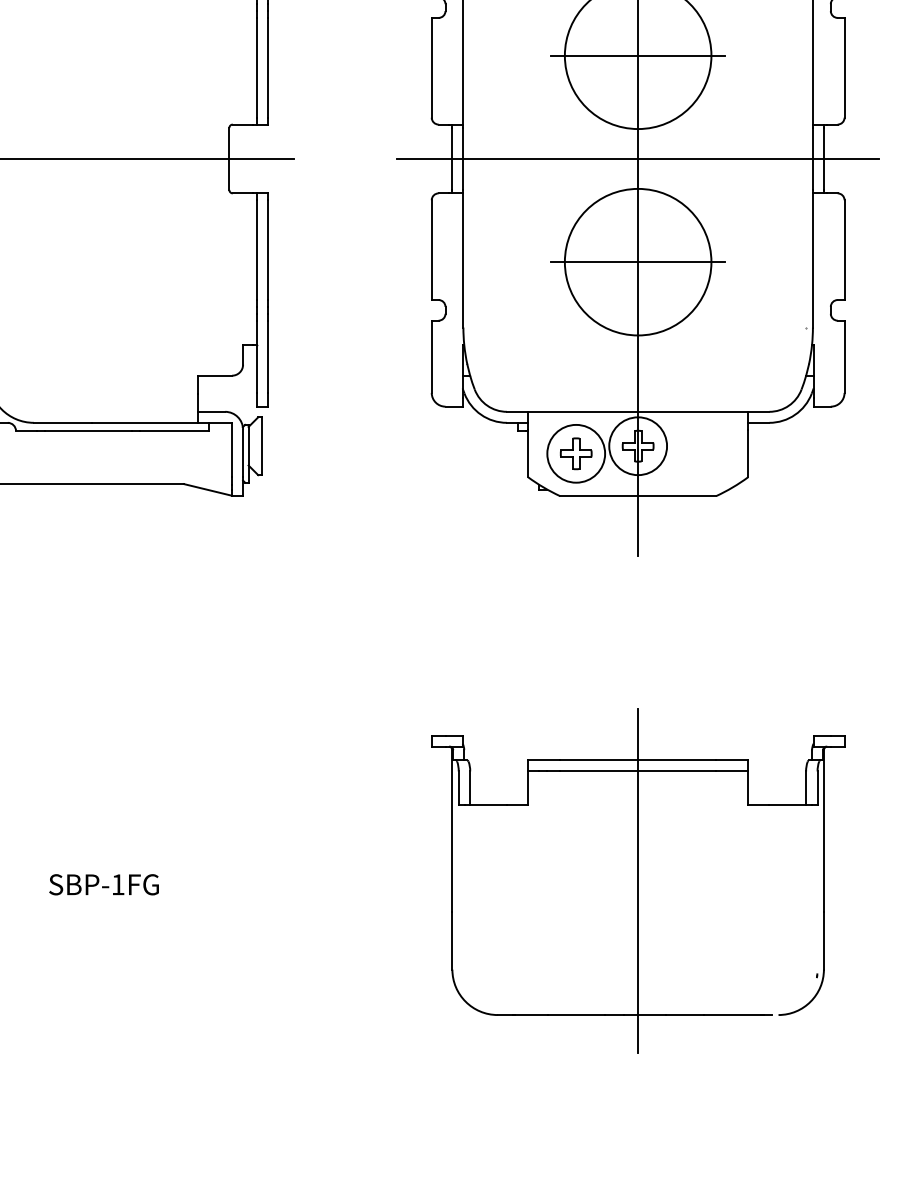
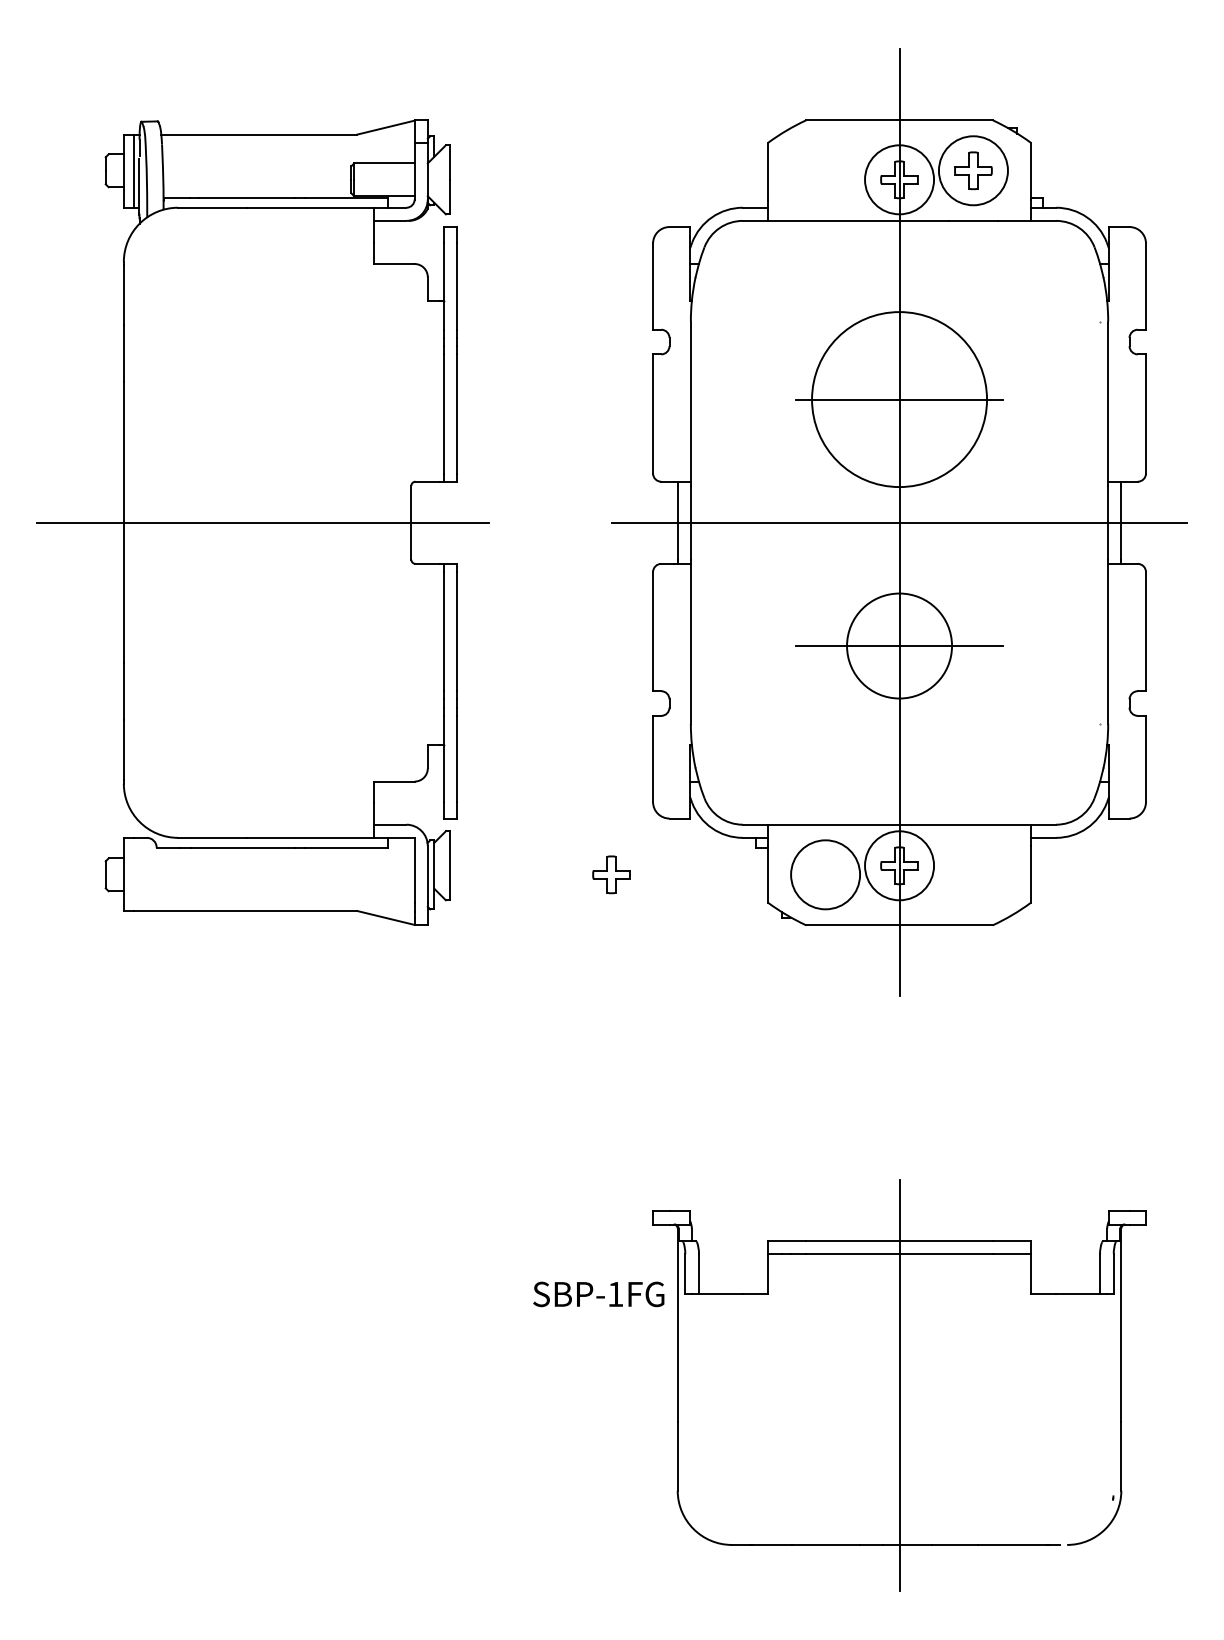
circle: (638, 261) -> (899, 645), size x0.6
part: (576, 453) -> (611, 874), moved
text: (103, 884) -> (598, 1294), moved

